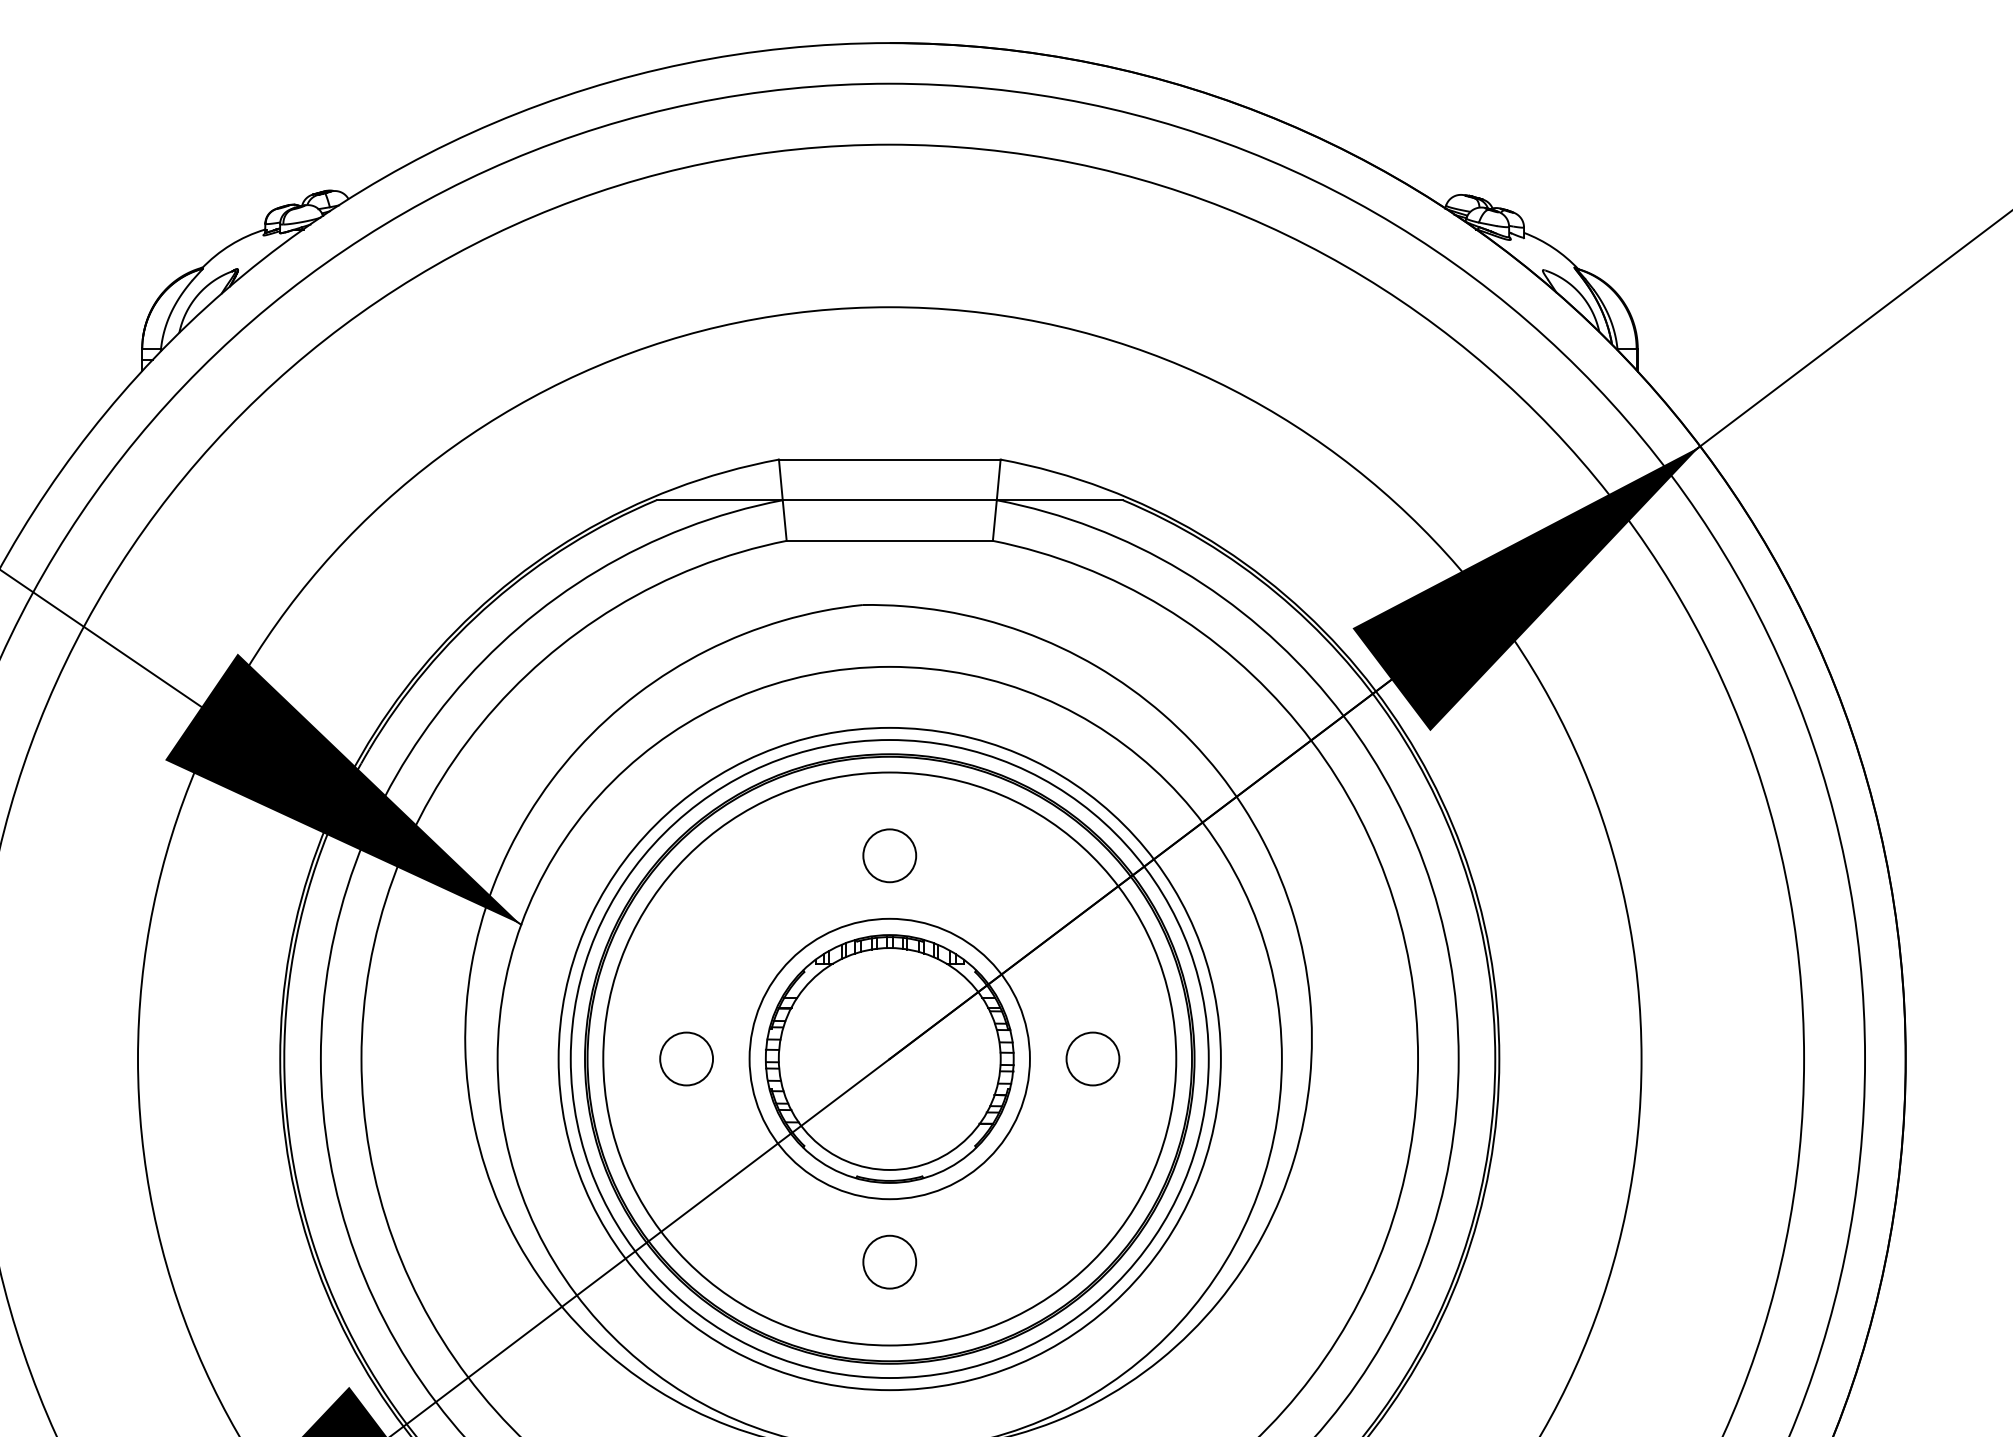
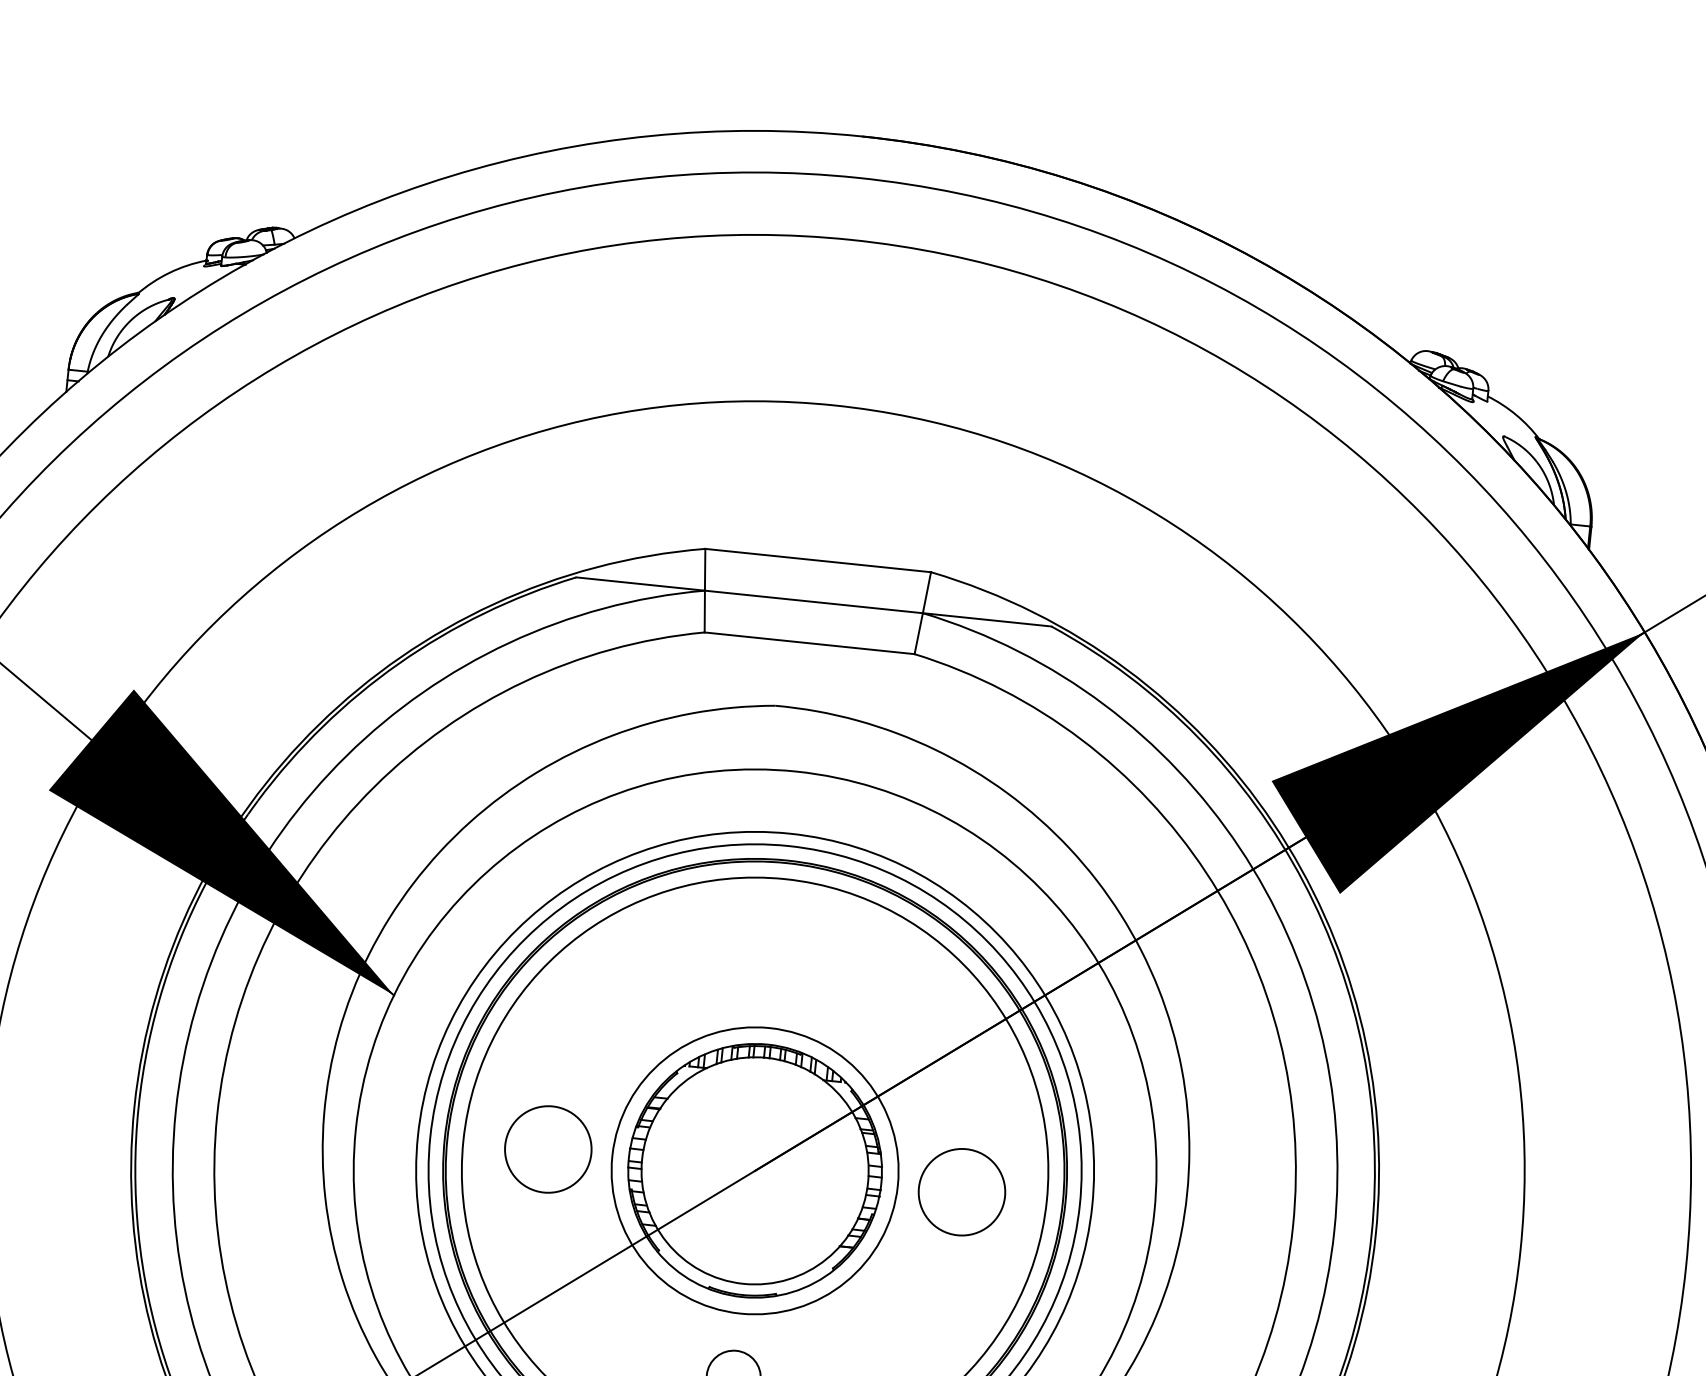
circle: (889, 855) -> (776, 963), removed
circle: (686, 1058) -> (548, 1148), size x1.6
circle: (1092, 1058) -> (961, 1191), size x1.6

